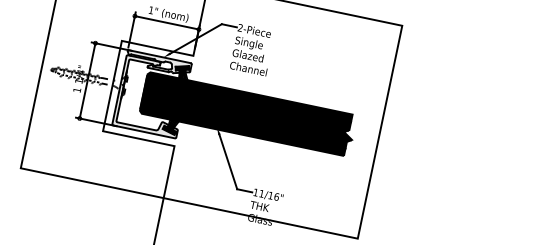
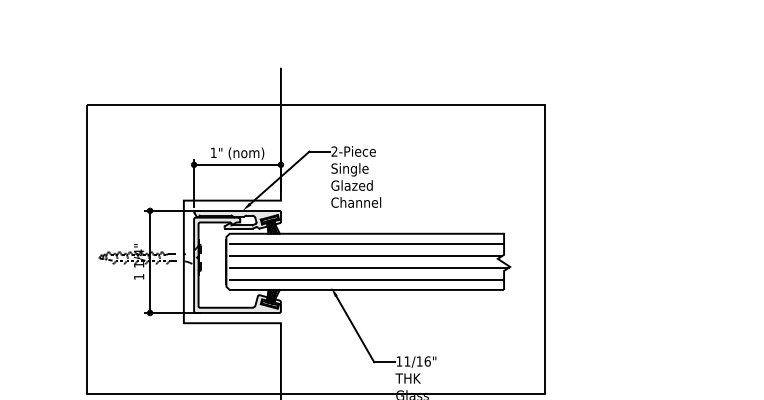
fill: (248, 114) -> (368, 261), removed

